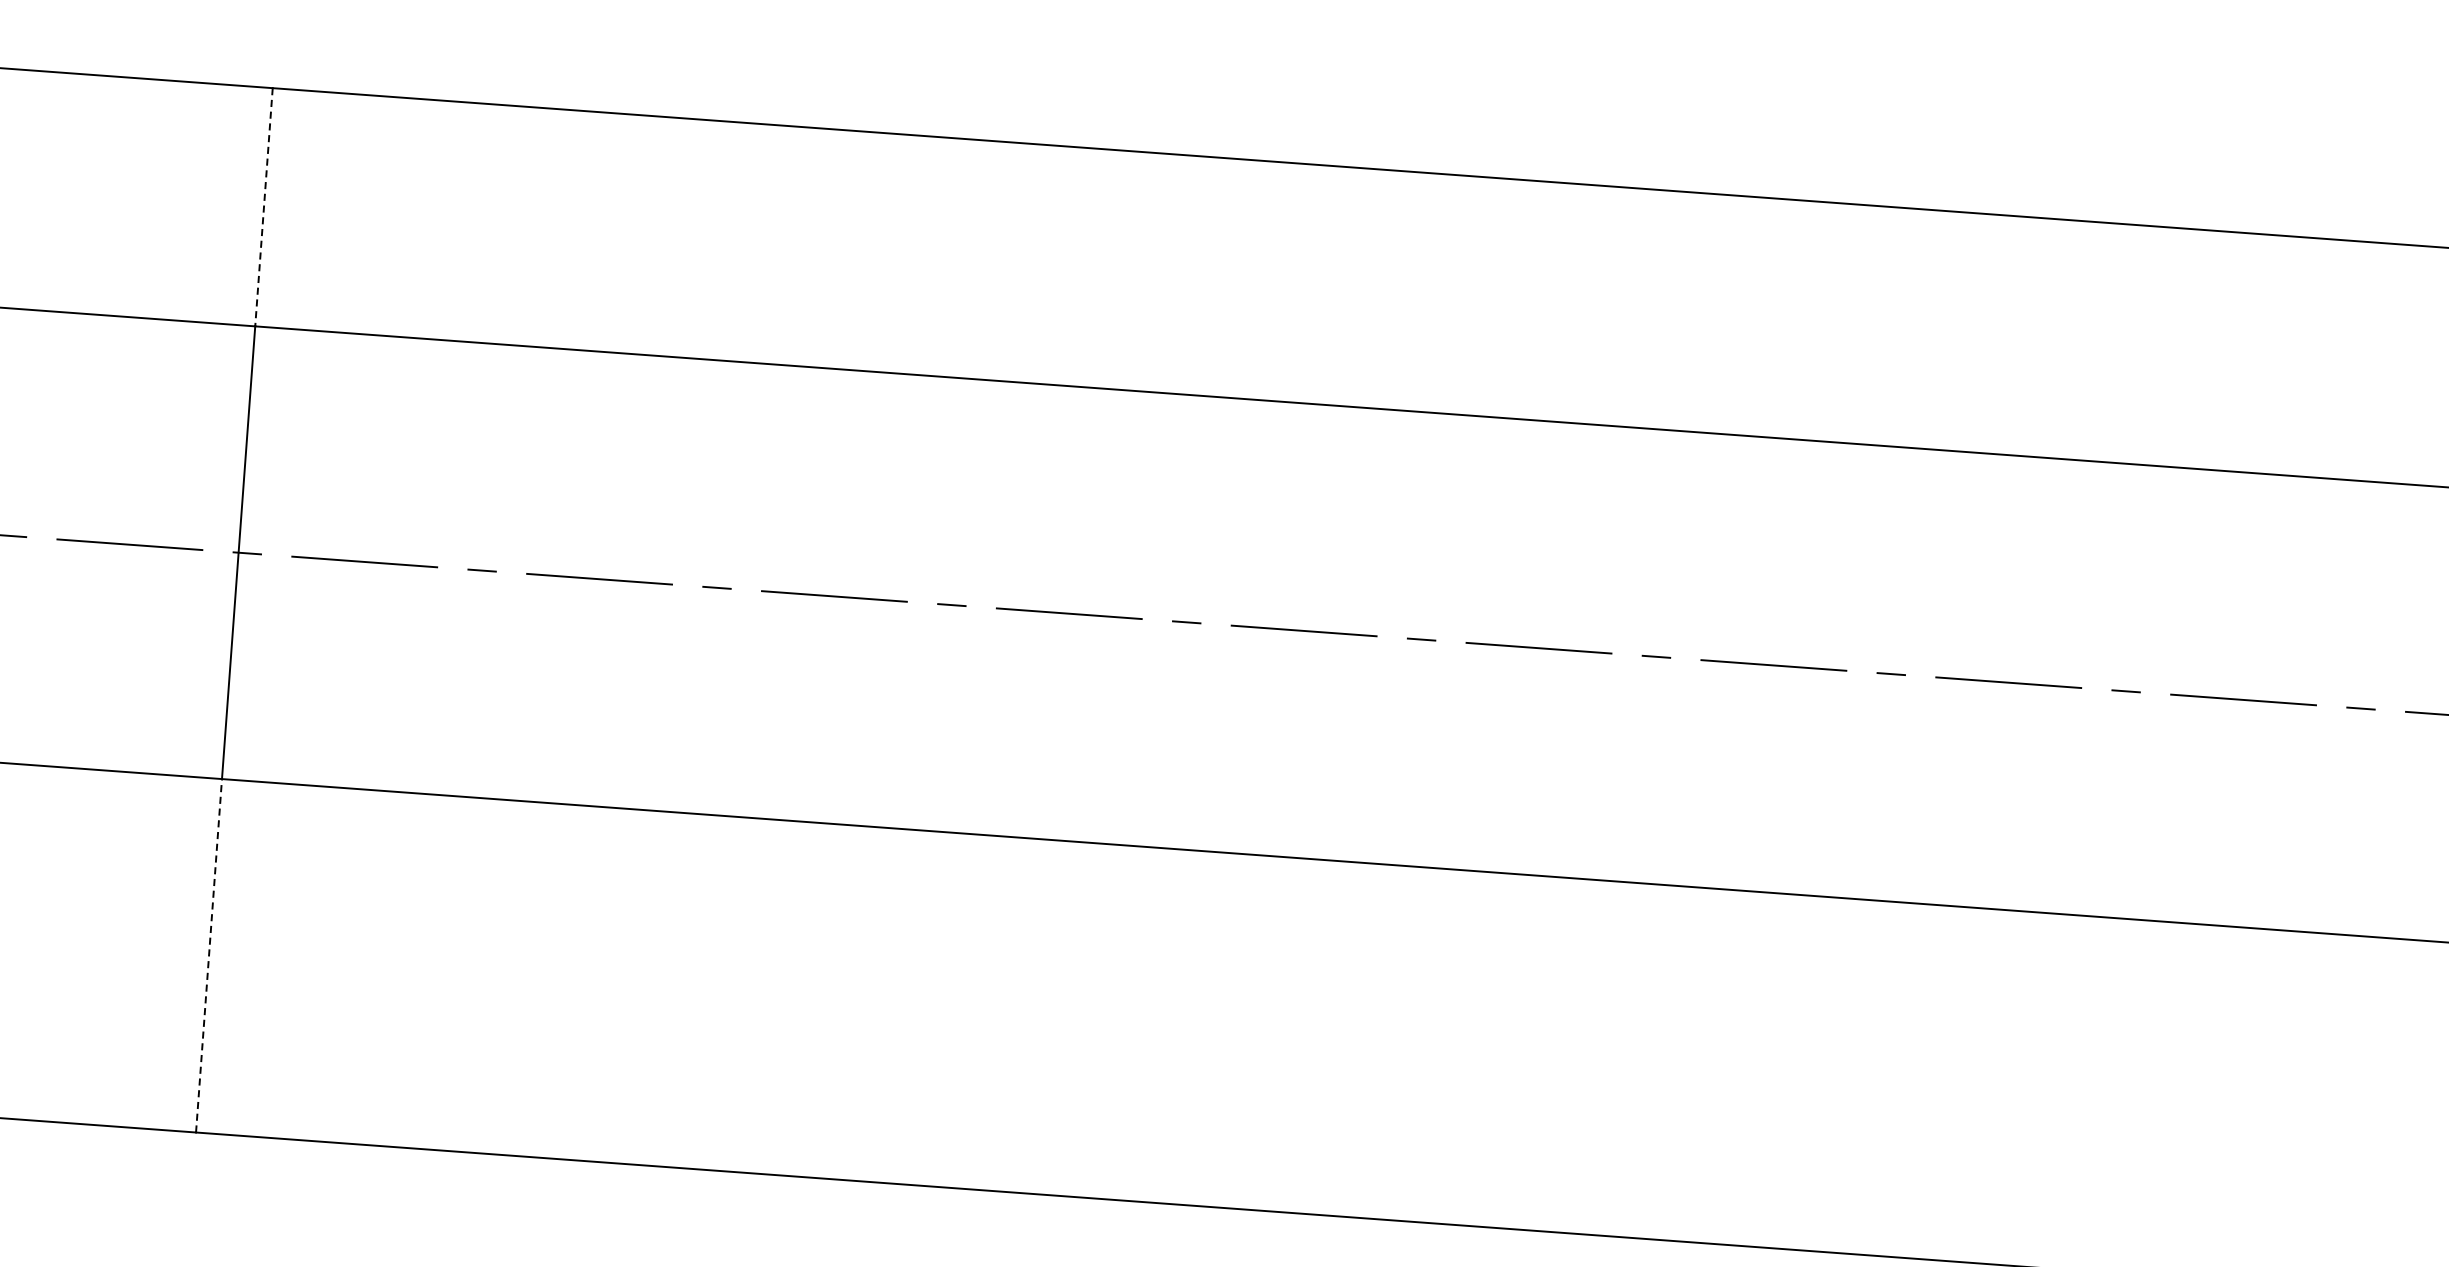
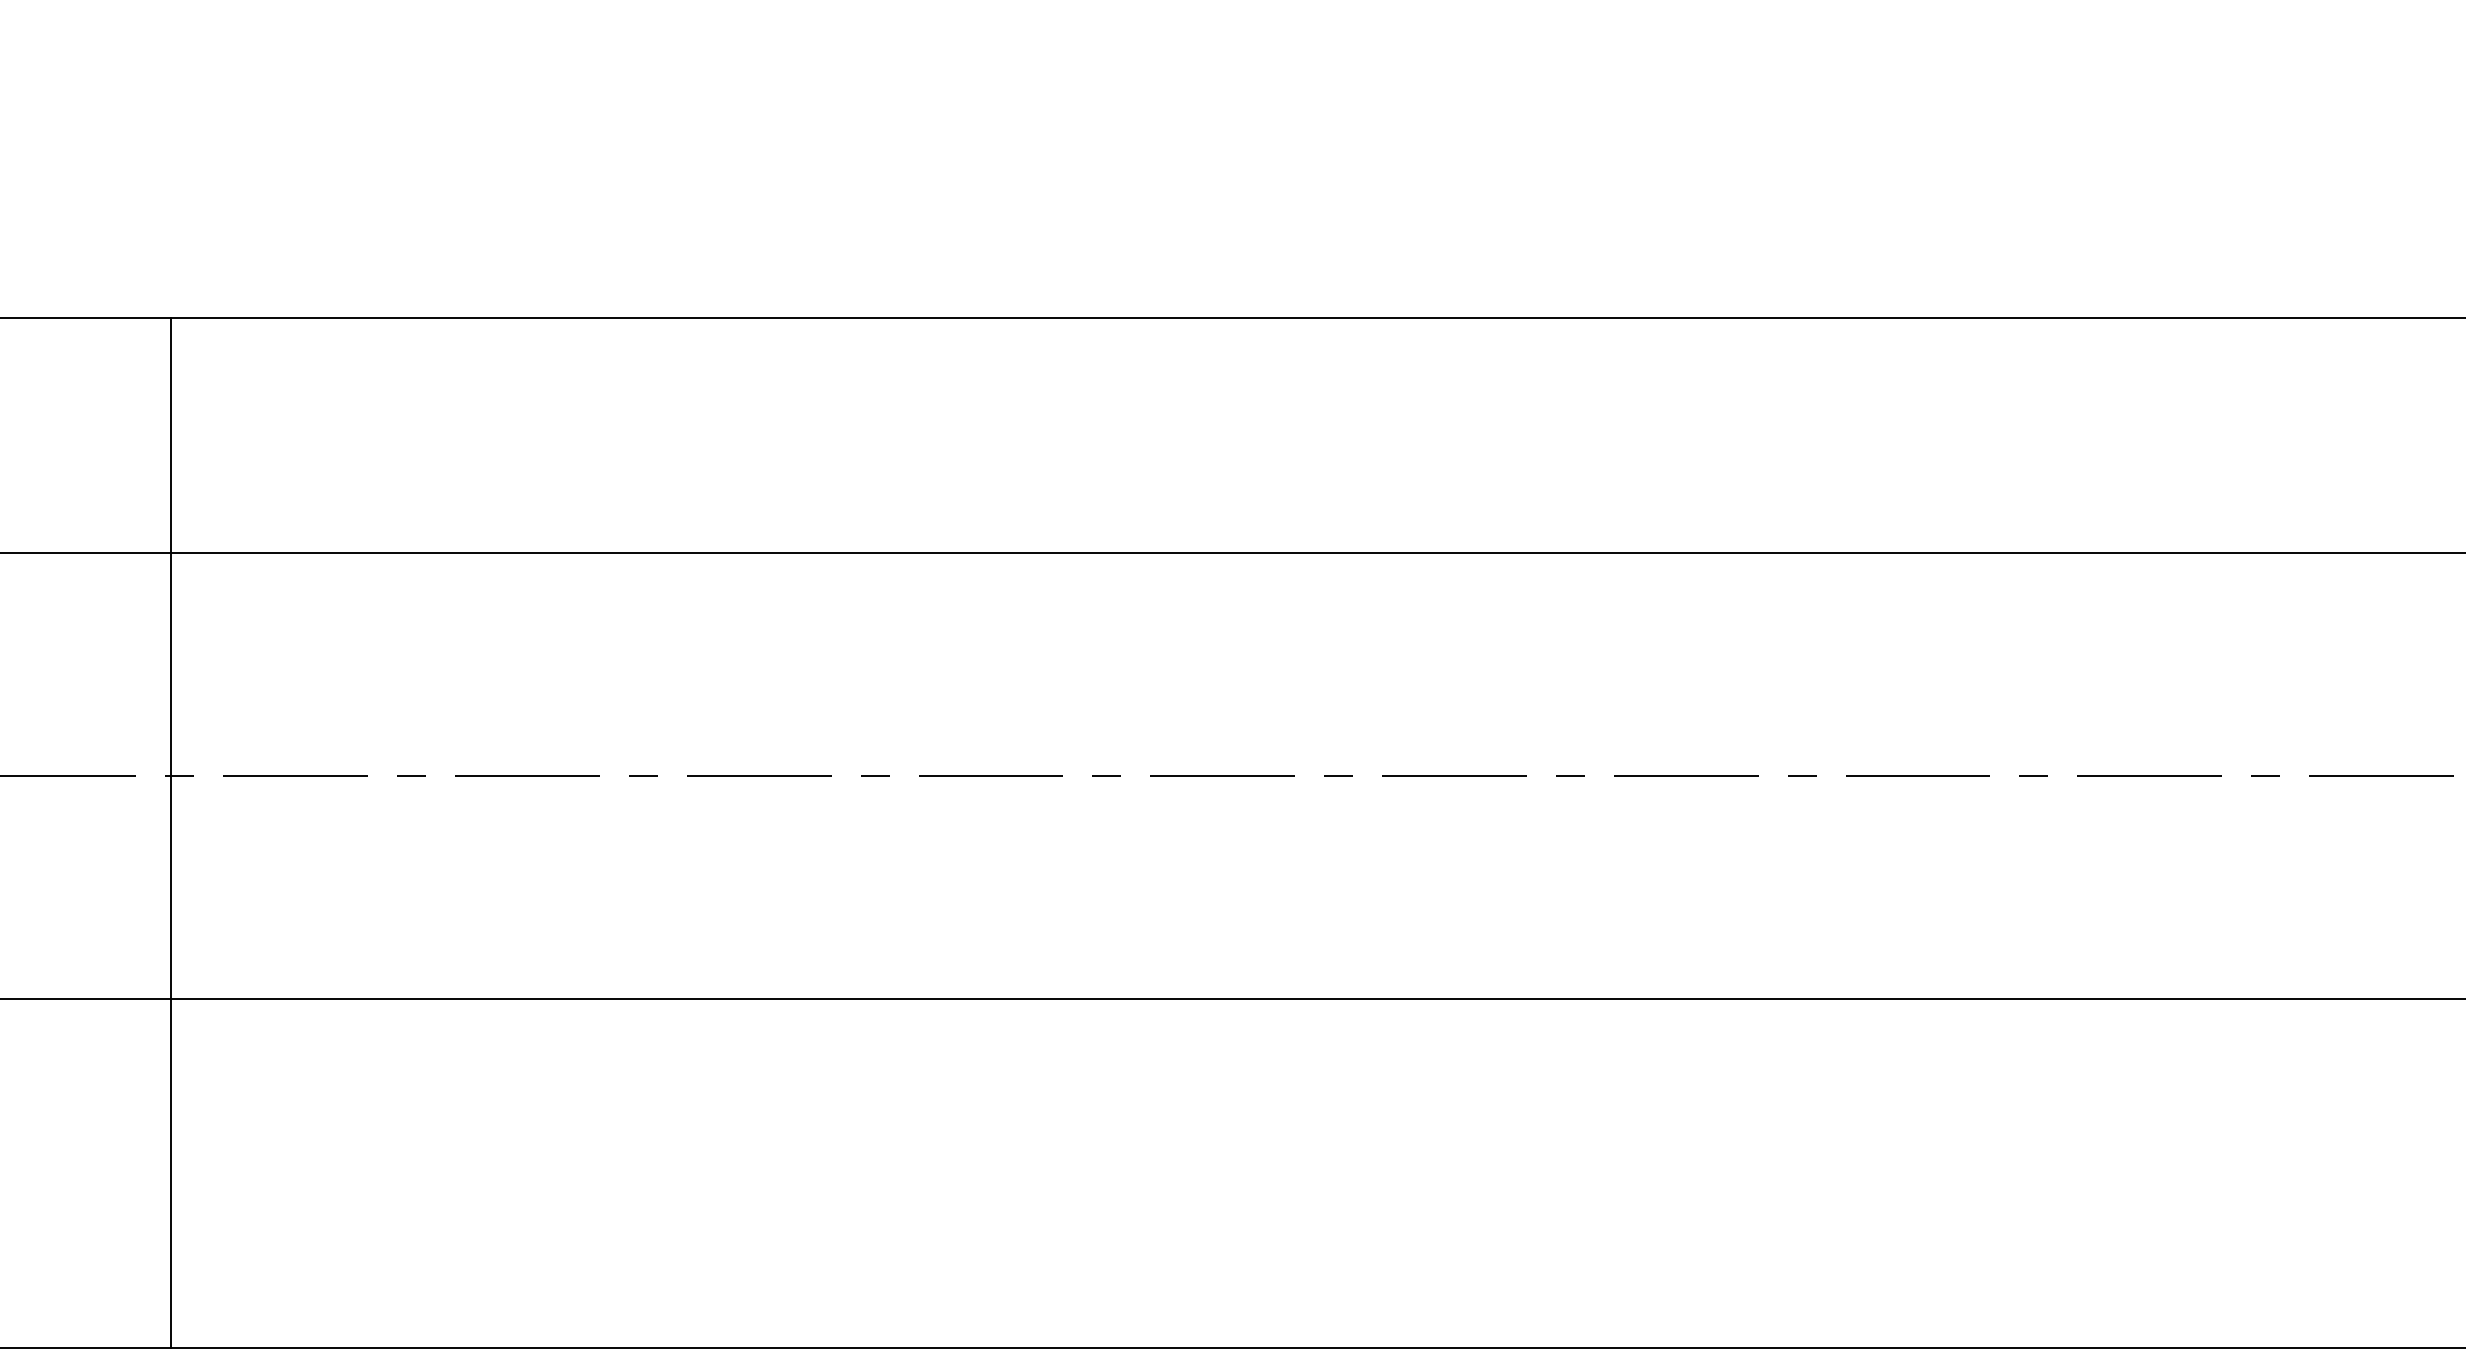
line: (264, 207) -> (171, 435), dashed -> solid
line: (209, 955) -> (171, 1173), dashed -> solid

